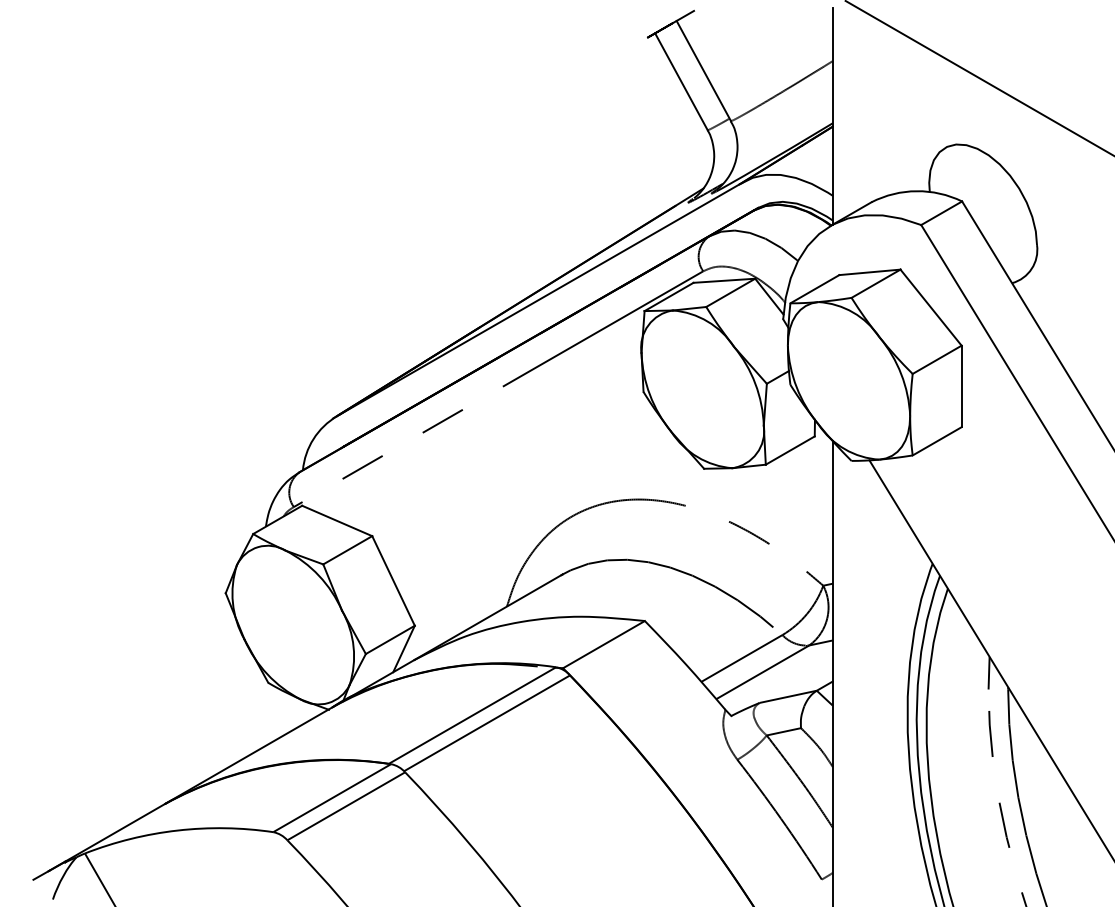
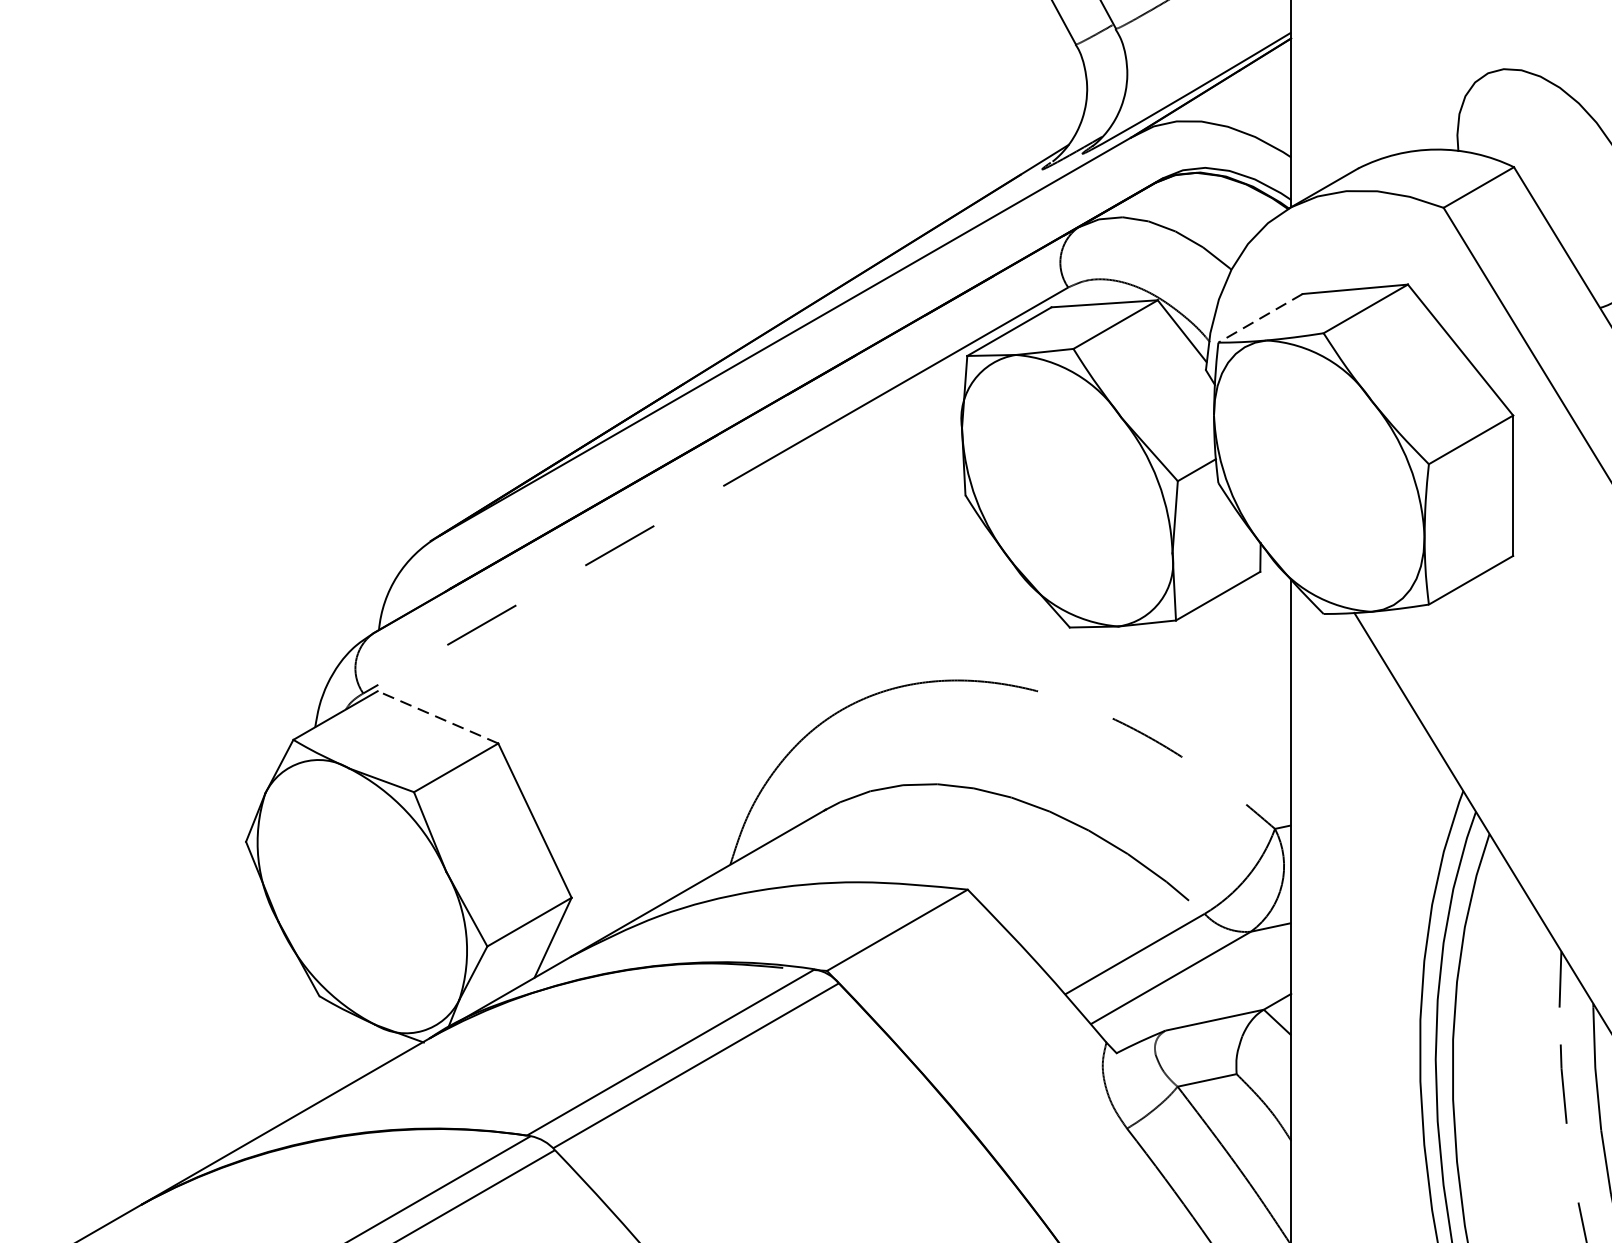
line: (814, 289) -> (1259, 318), solid -> dashed
line: (336, 520) -> (436, 716), solid -> dashed

